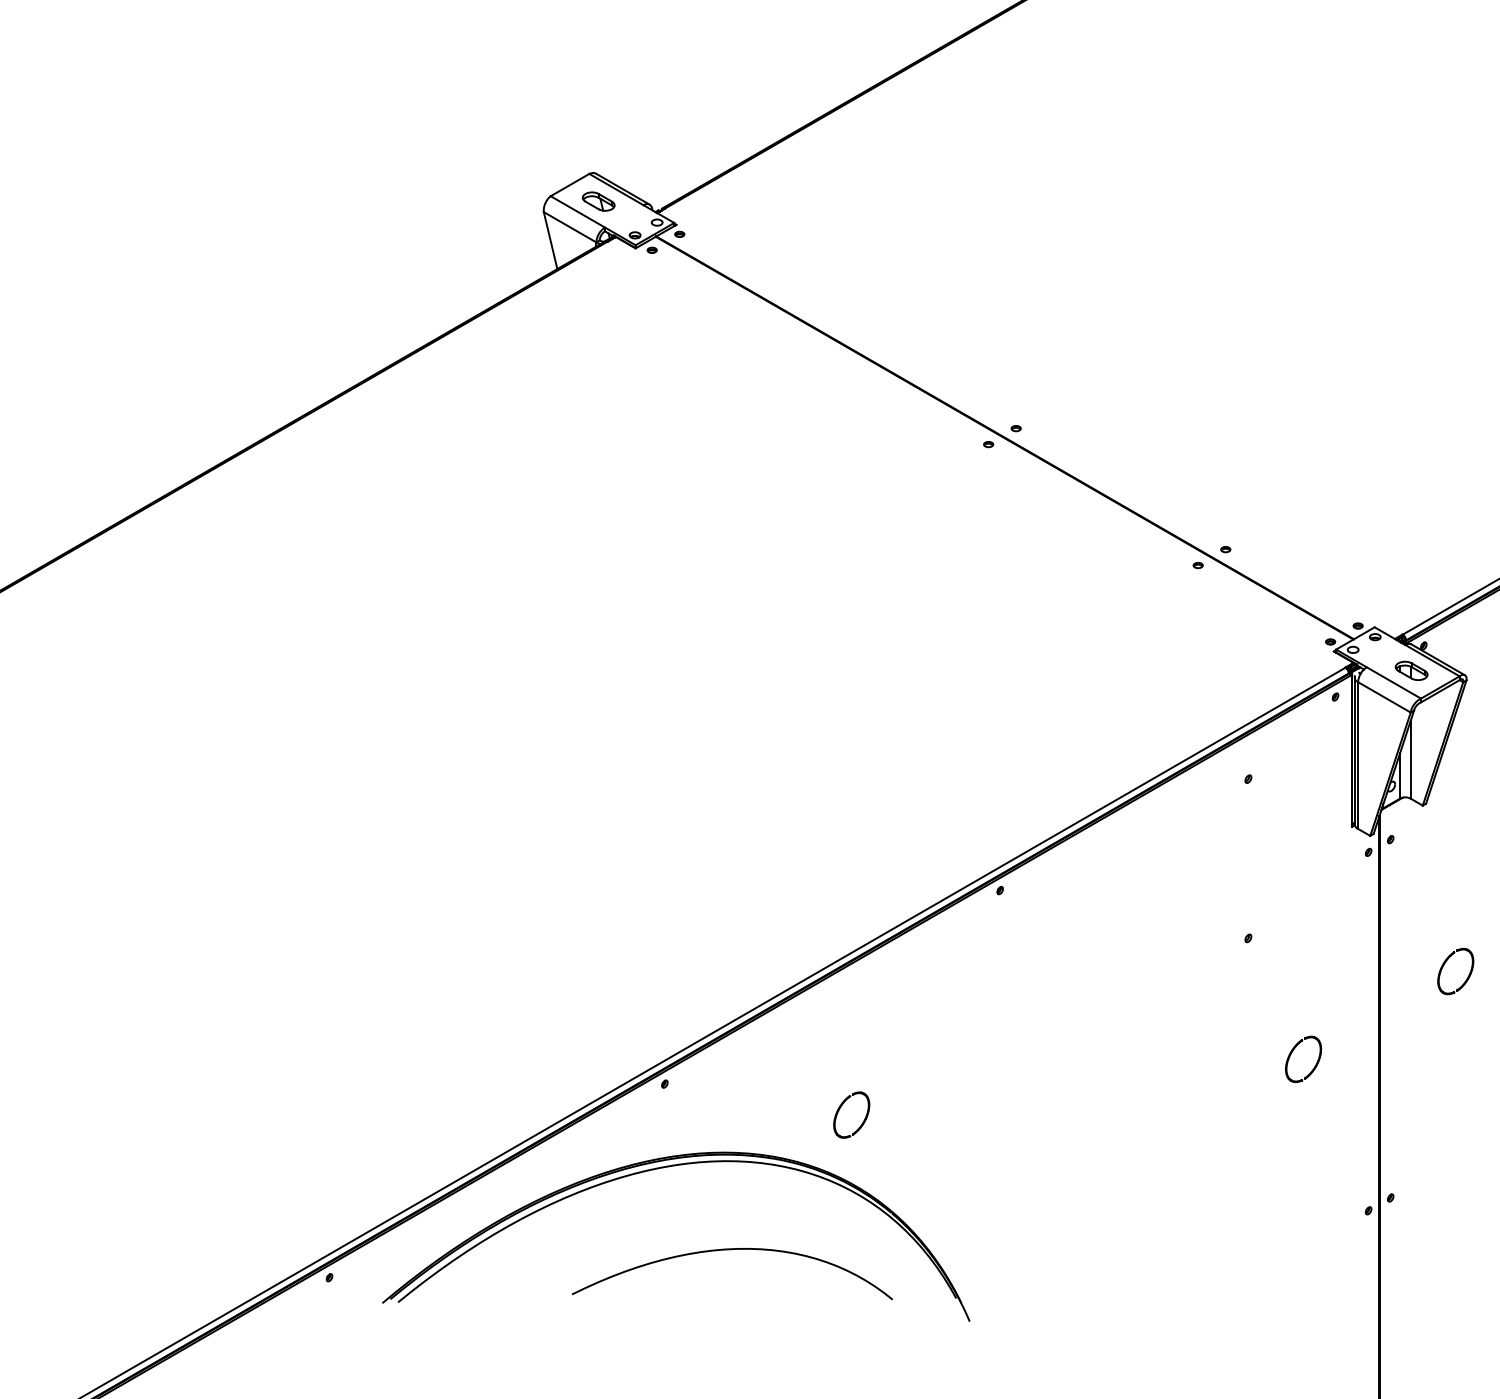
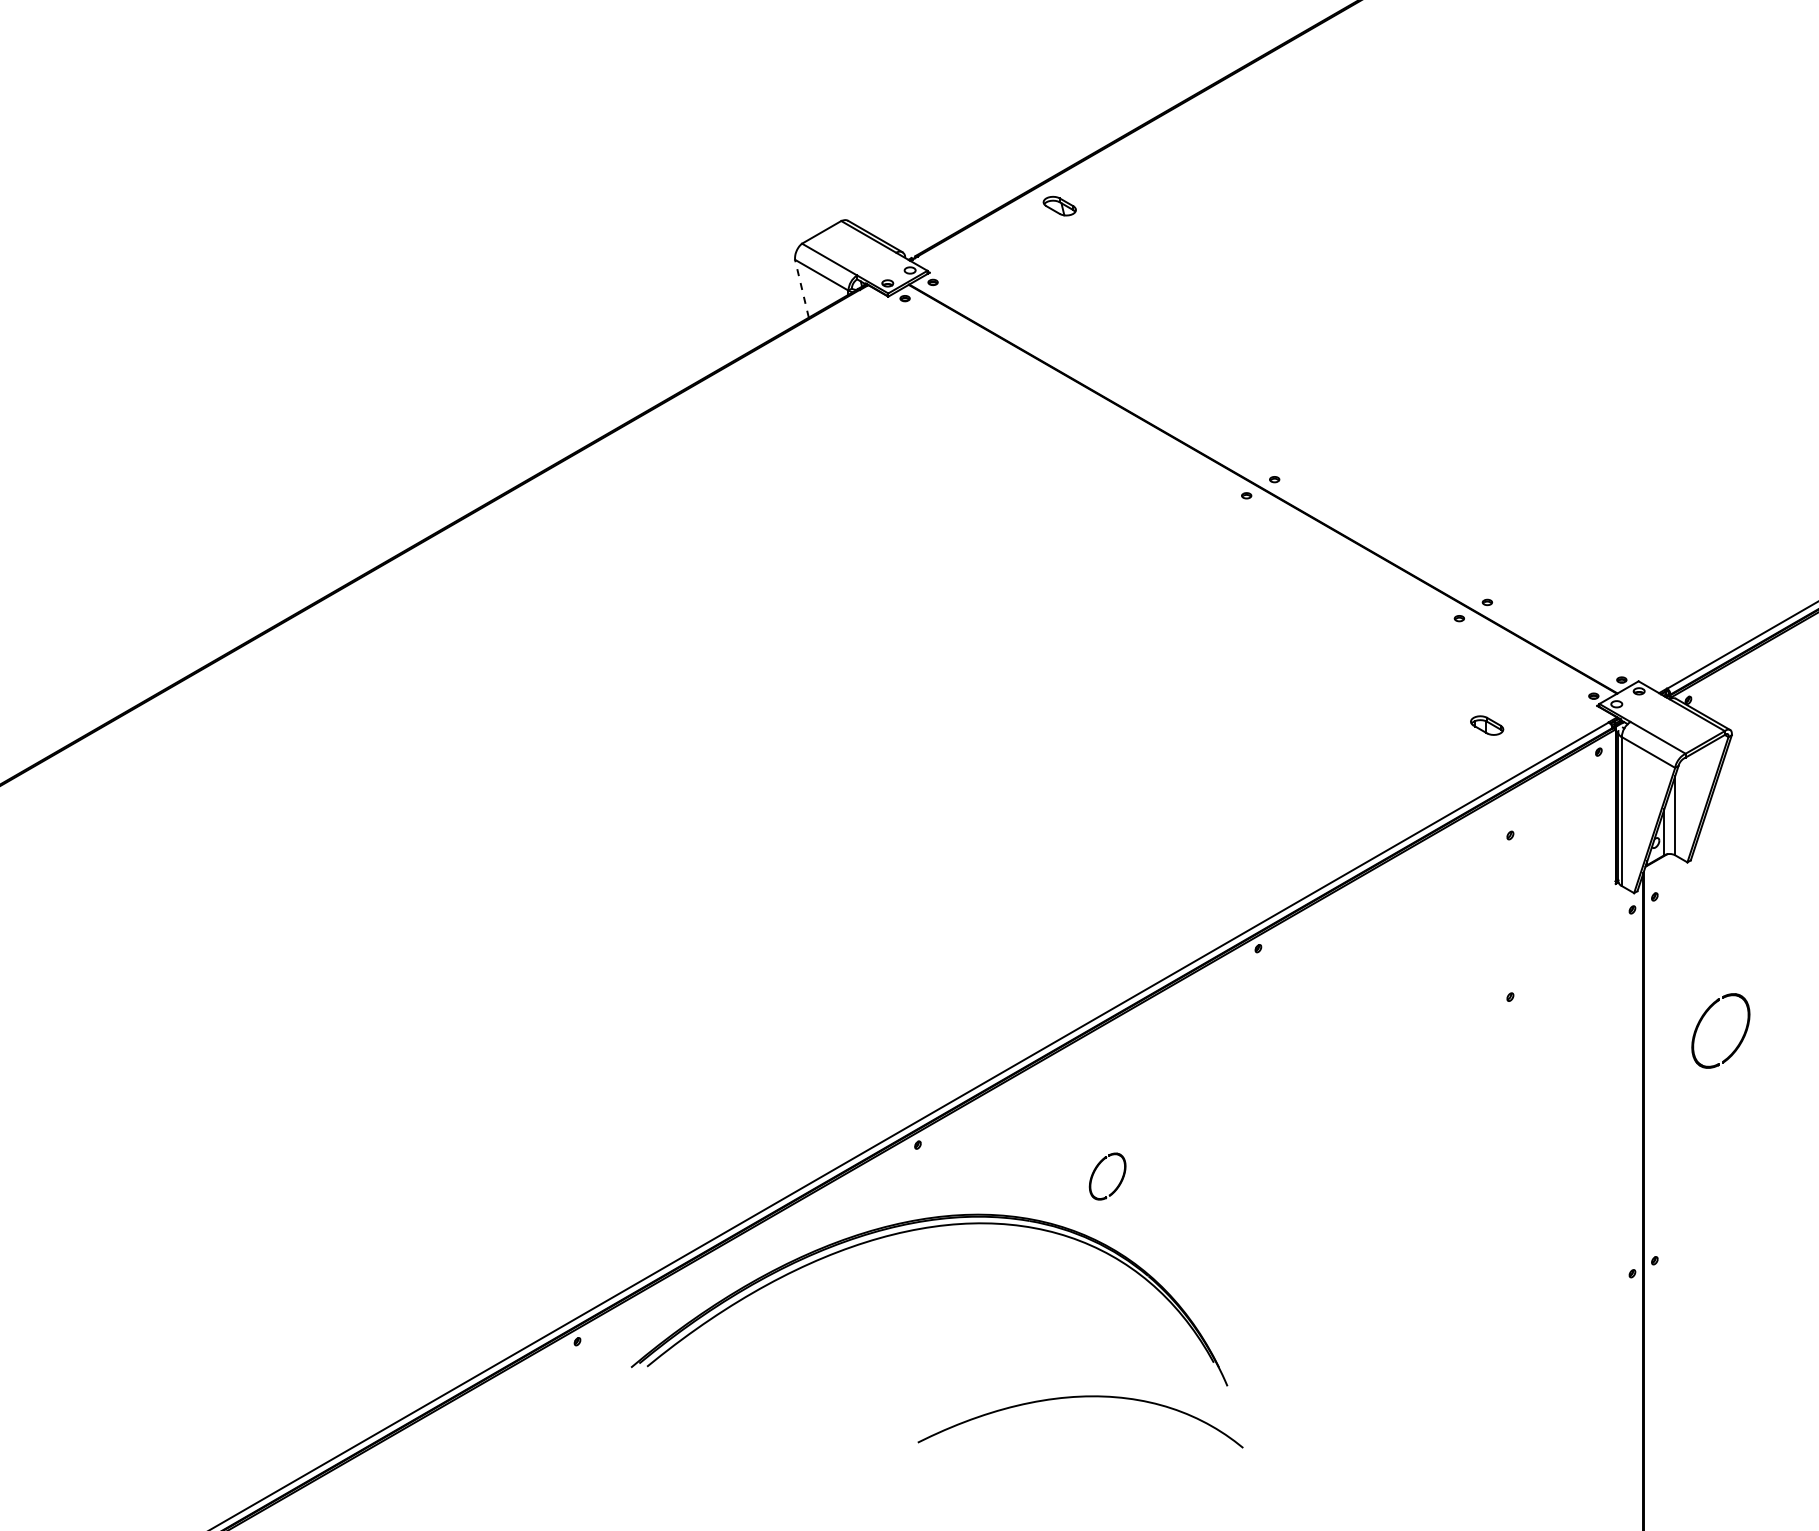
part: (598, 200) -> (1059, 205), moved
line: (550, 240) -> (801, 288), solid -> dashed
part: (1412, 670) -> (1487, 725), moved
part: (1455, 971) -> (1720, 1030), size x1.6
part: (1293, 1051) -> (1556, 1111), removed
curve: (732, 1249) -> (1080, 1397), moved

